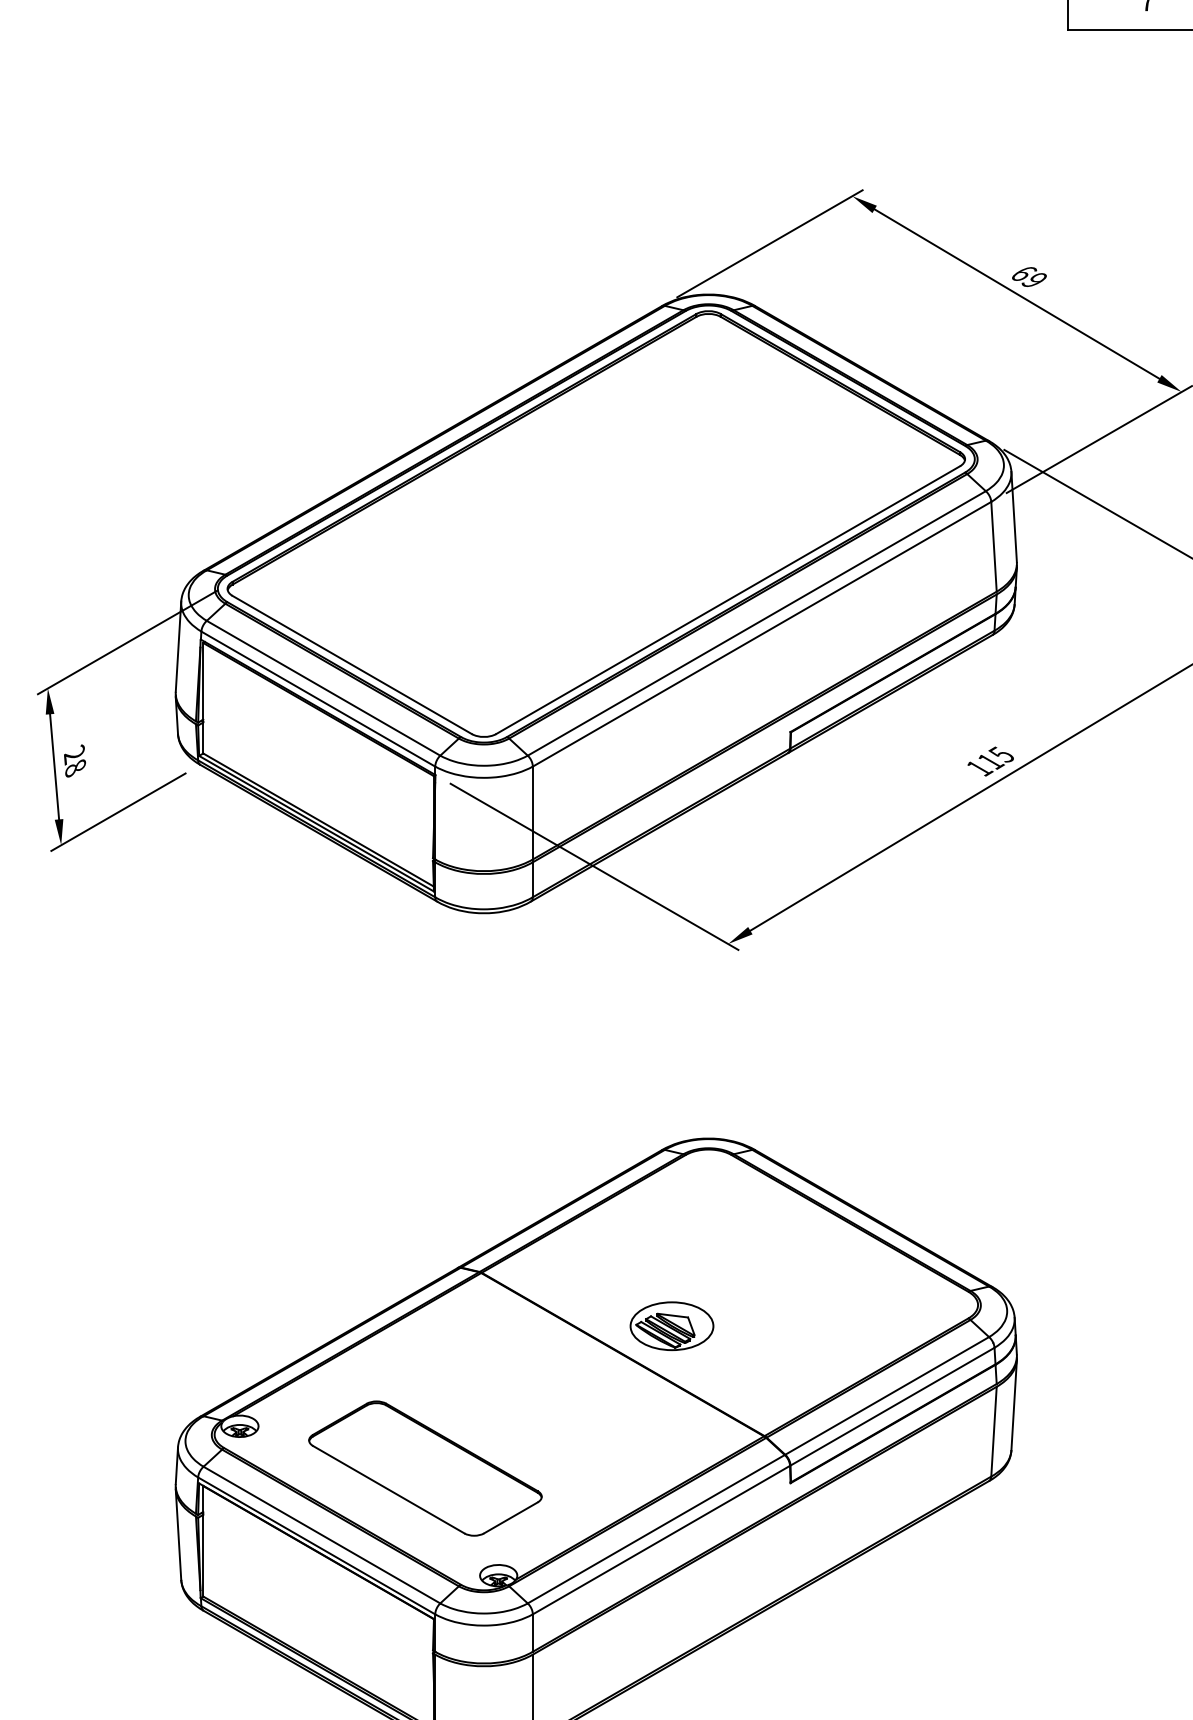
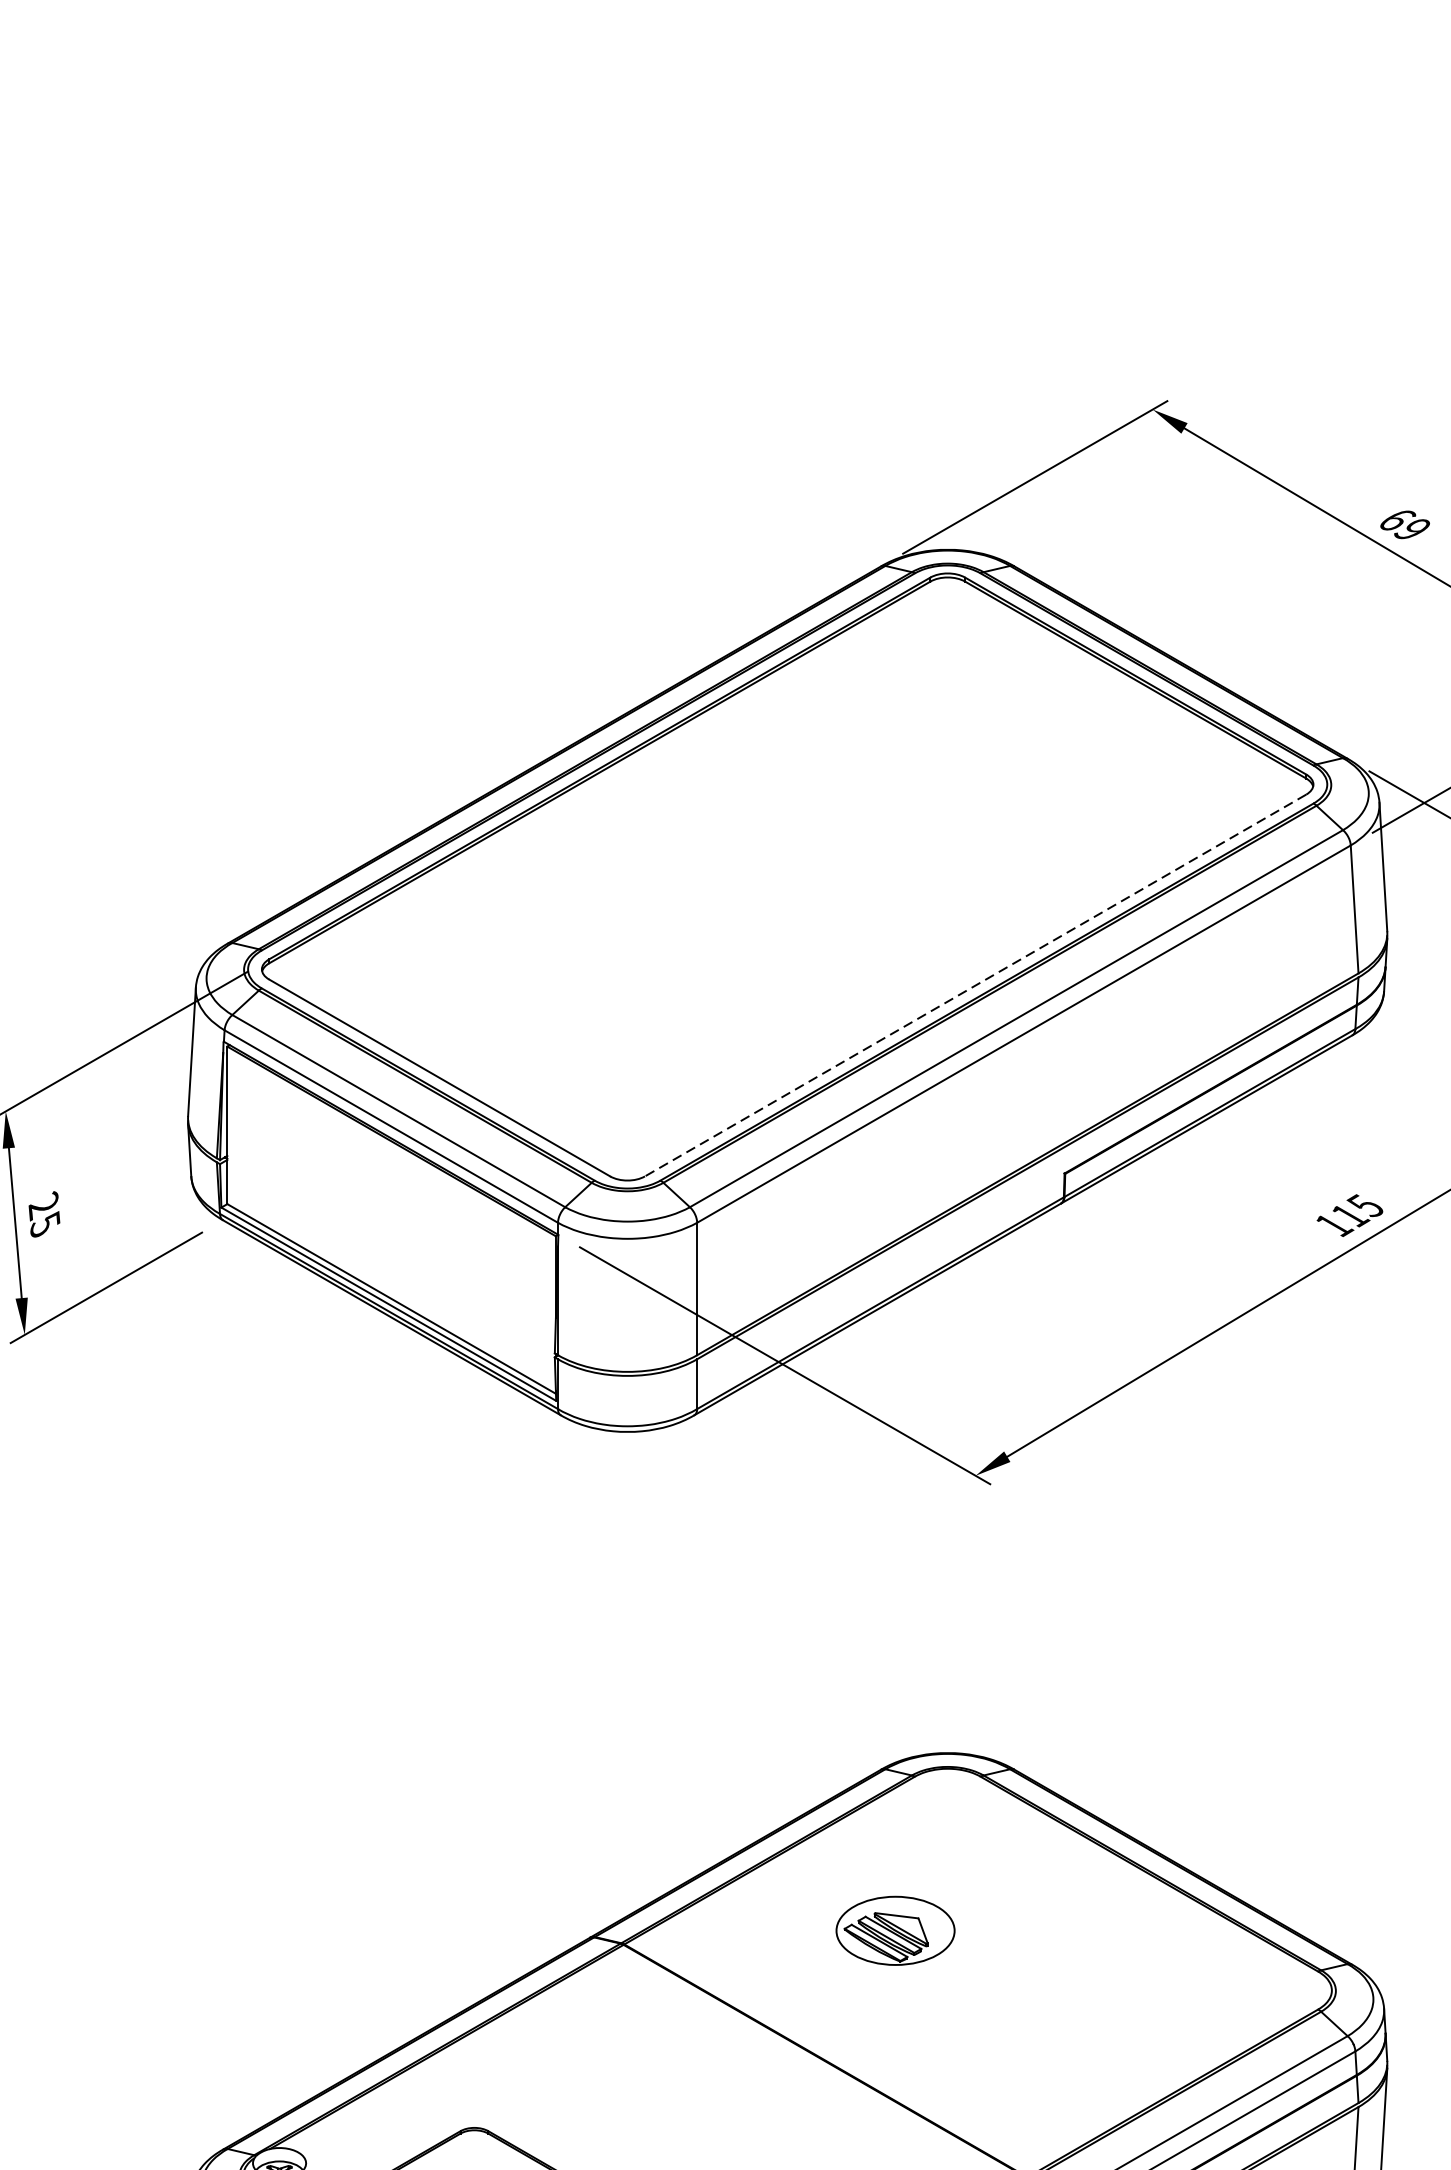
line: (728, 600) -> (976, 985), solid -> dashed
text: (75, 767) -> (45, 1224), 28 -> 25
part: (671, 1326) -> (894, 1931), moved

